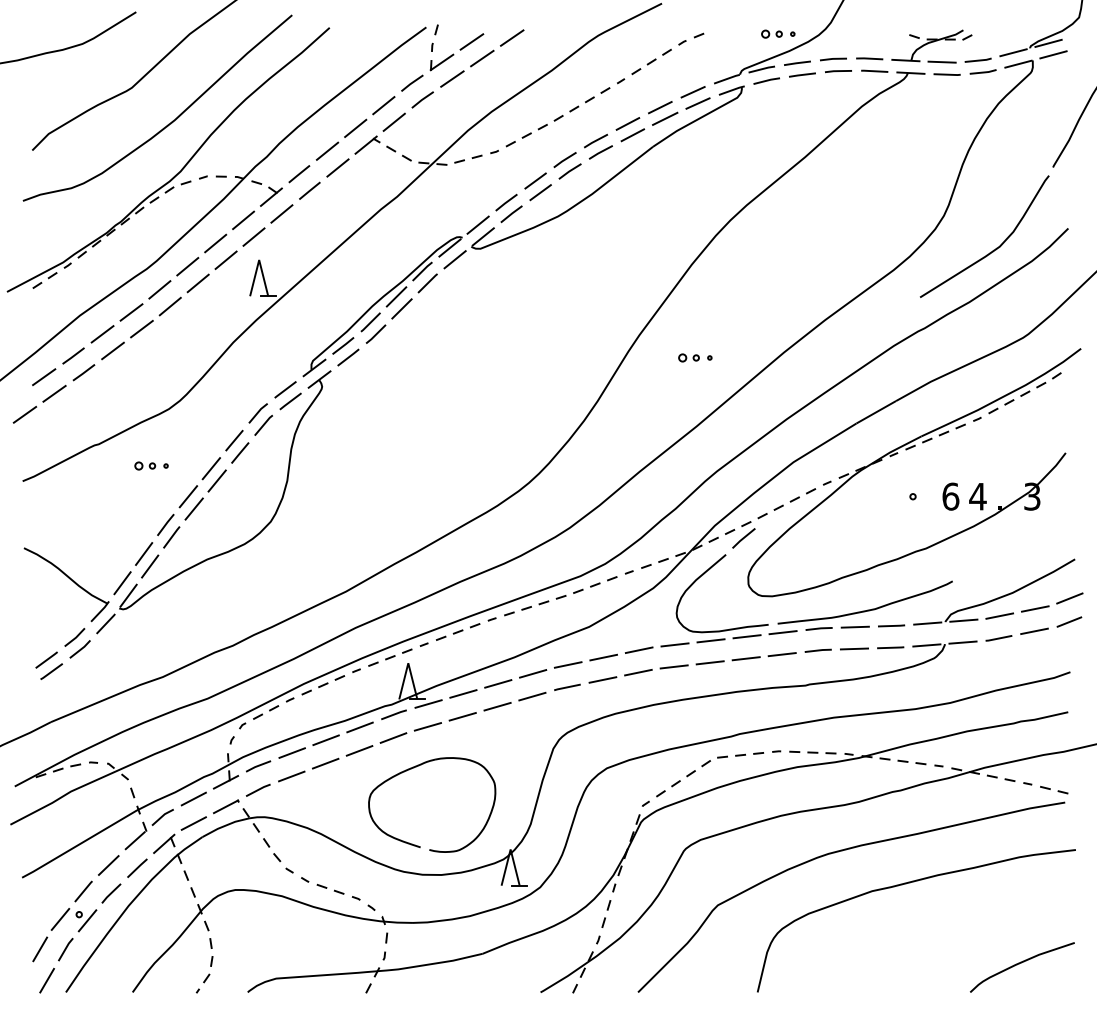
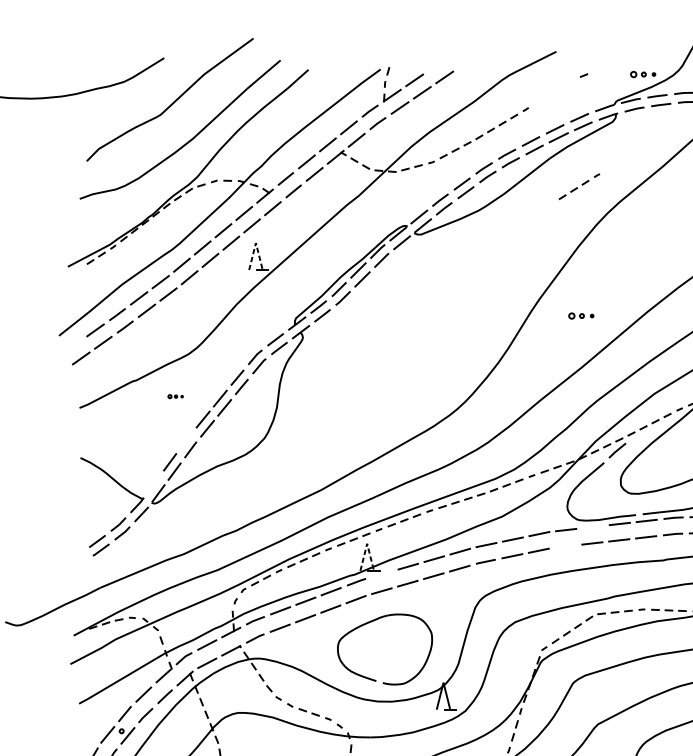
part: (658, 57) -> (579, 186), moved
line: (259, 260) -> (256, 243), solid -> dashed
part: (151, 465) -> (175, 396), size x0.6
line: (165, 524) -> (186, 440), removed
line: (122, 583) -> (154, 484), removed
line: (710, 640) -> (592, 526), removed
line: (408, 663) -> (367, 543), solid -> dashed
line: (673, 666) -> (564, 546), removed
line: (428, 703) -> (382, 573), removed

